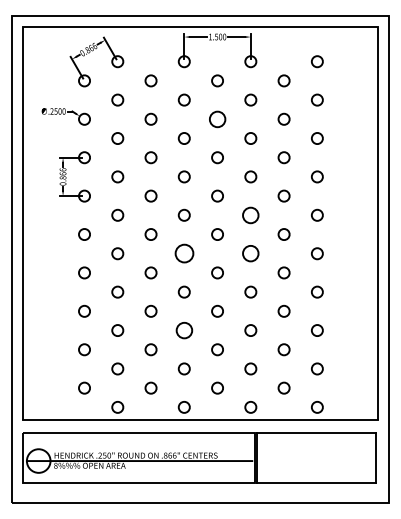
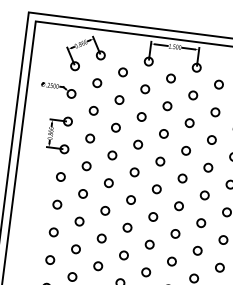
circle: (217, 118) -> (167, 105), size x0.71
circle: (250, 214) -> (182, 177), size x0.71
circle: (183, 253) -> (130, 199), size x0.62
circle: (250, 253) -> (178, 206), size x0.71
circle: (183, 330) -> (123, 255), size x0.71

